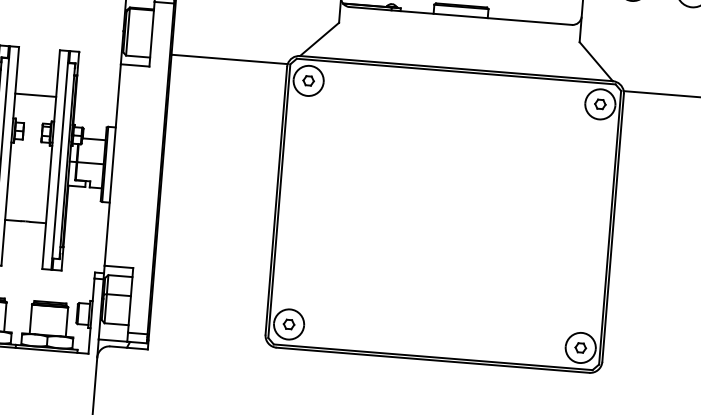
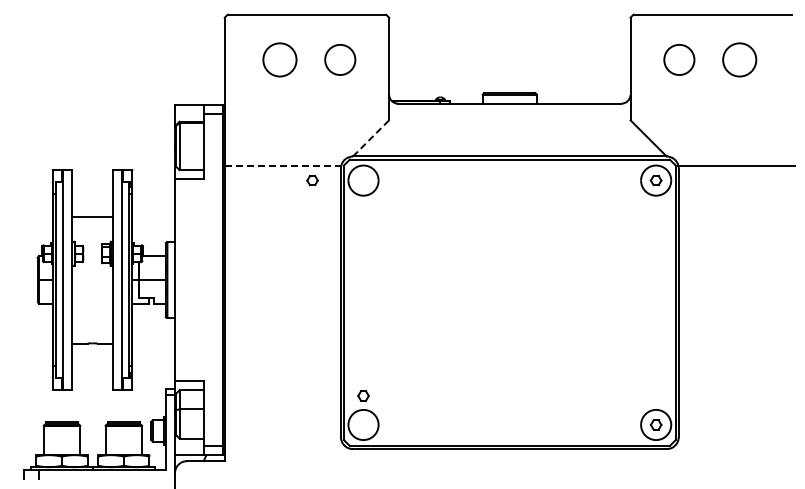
line: (320, 39) -> (371, 138), solid -> dashed
line: (230, 59) -> (283, 165), solid -> dashed
part: (308, 80) -> (312, 180), moved
part: (289, 324) -> (363, 395), moved

